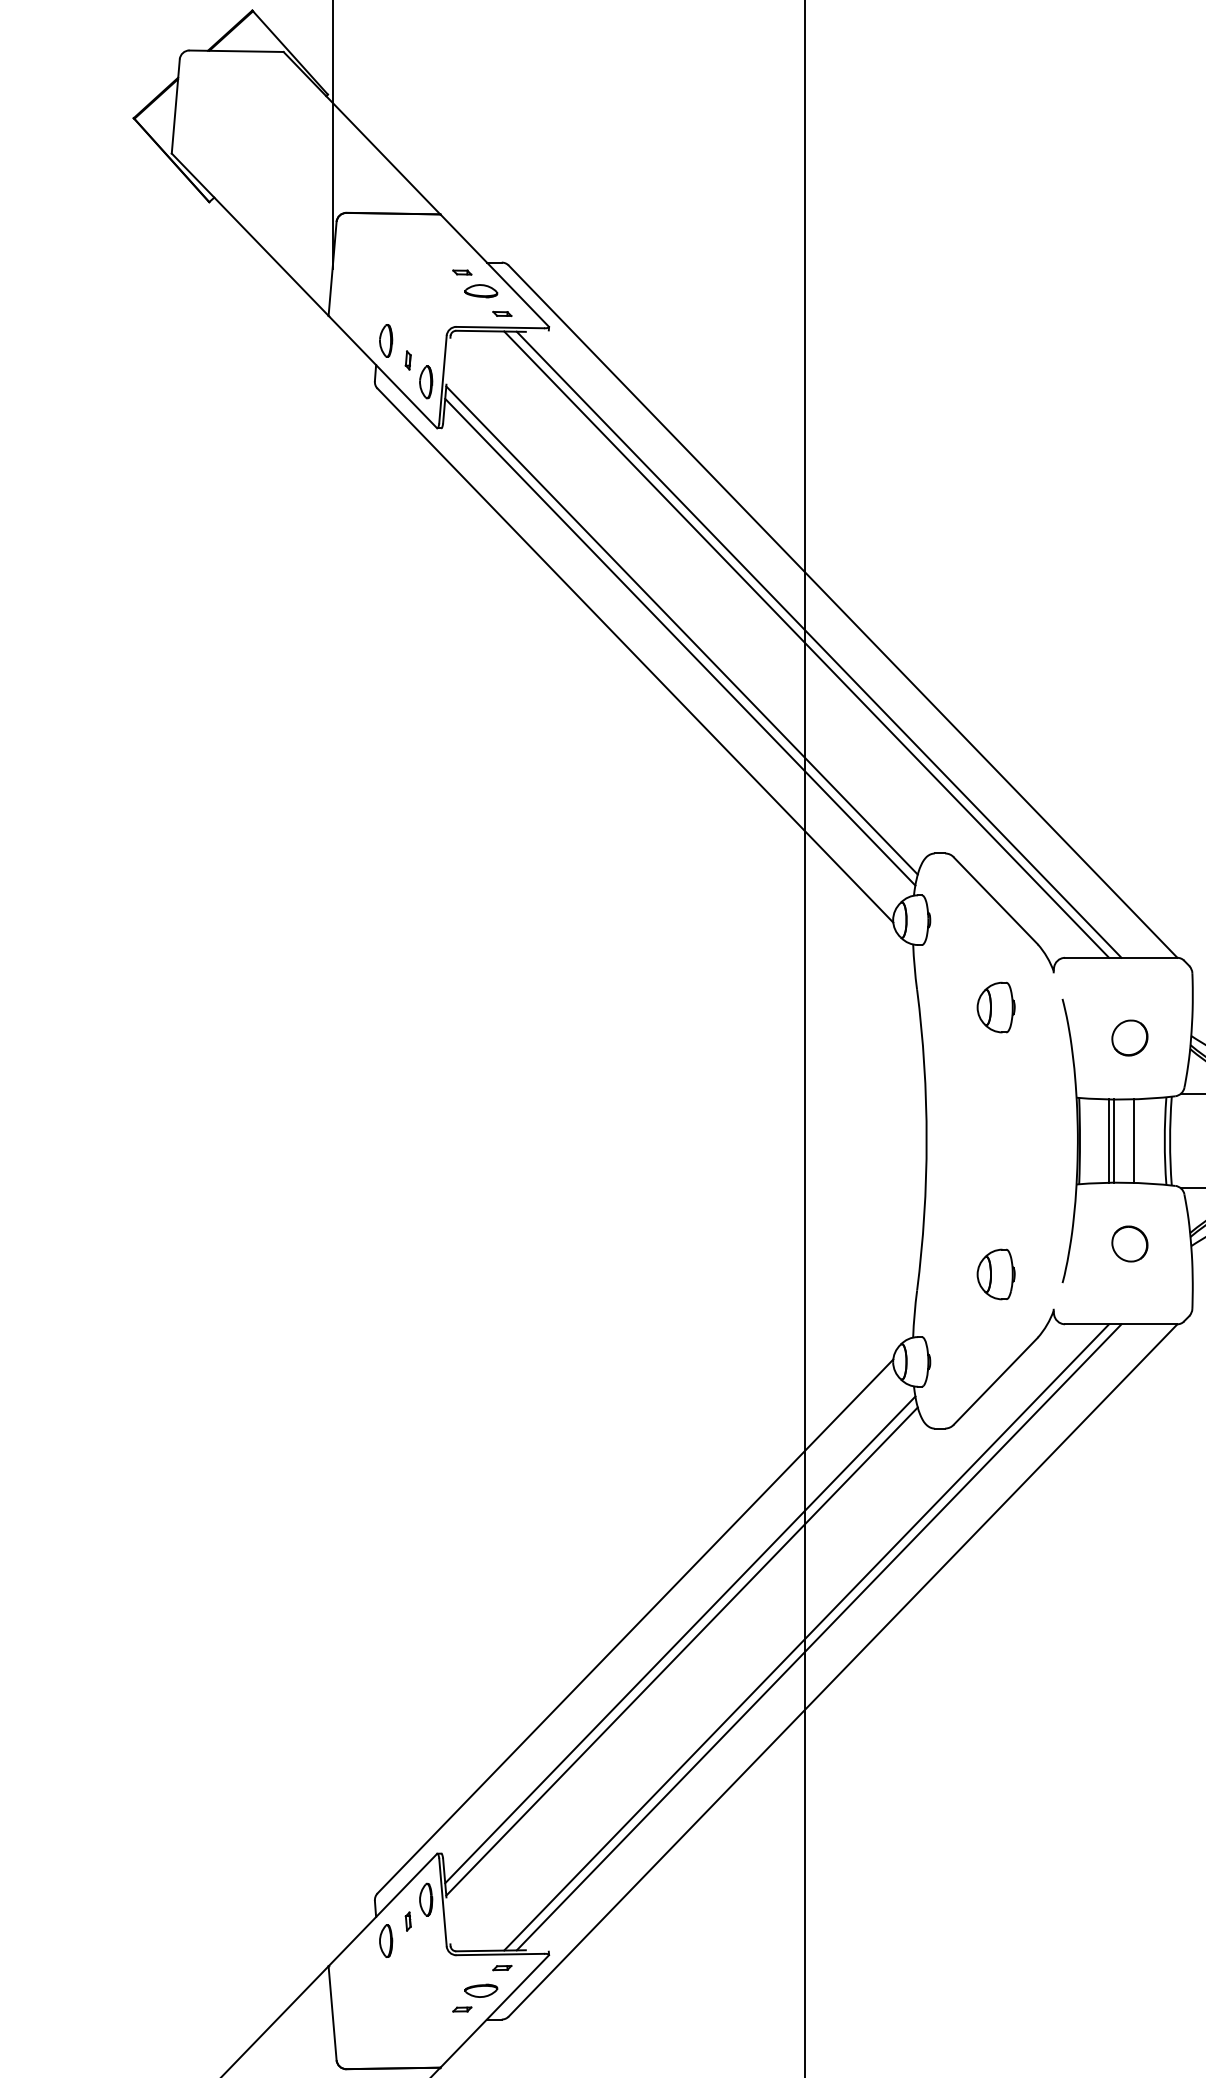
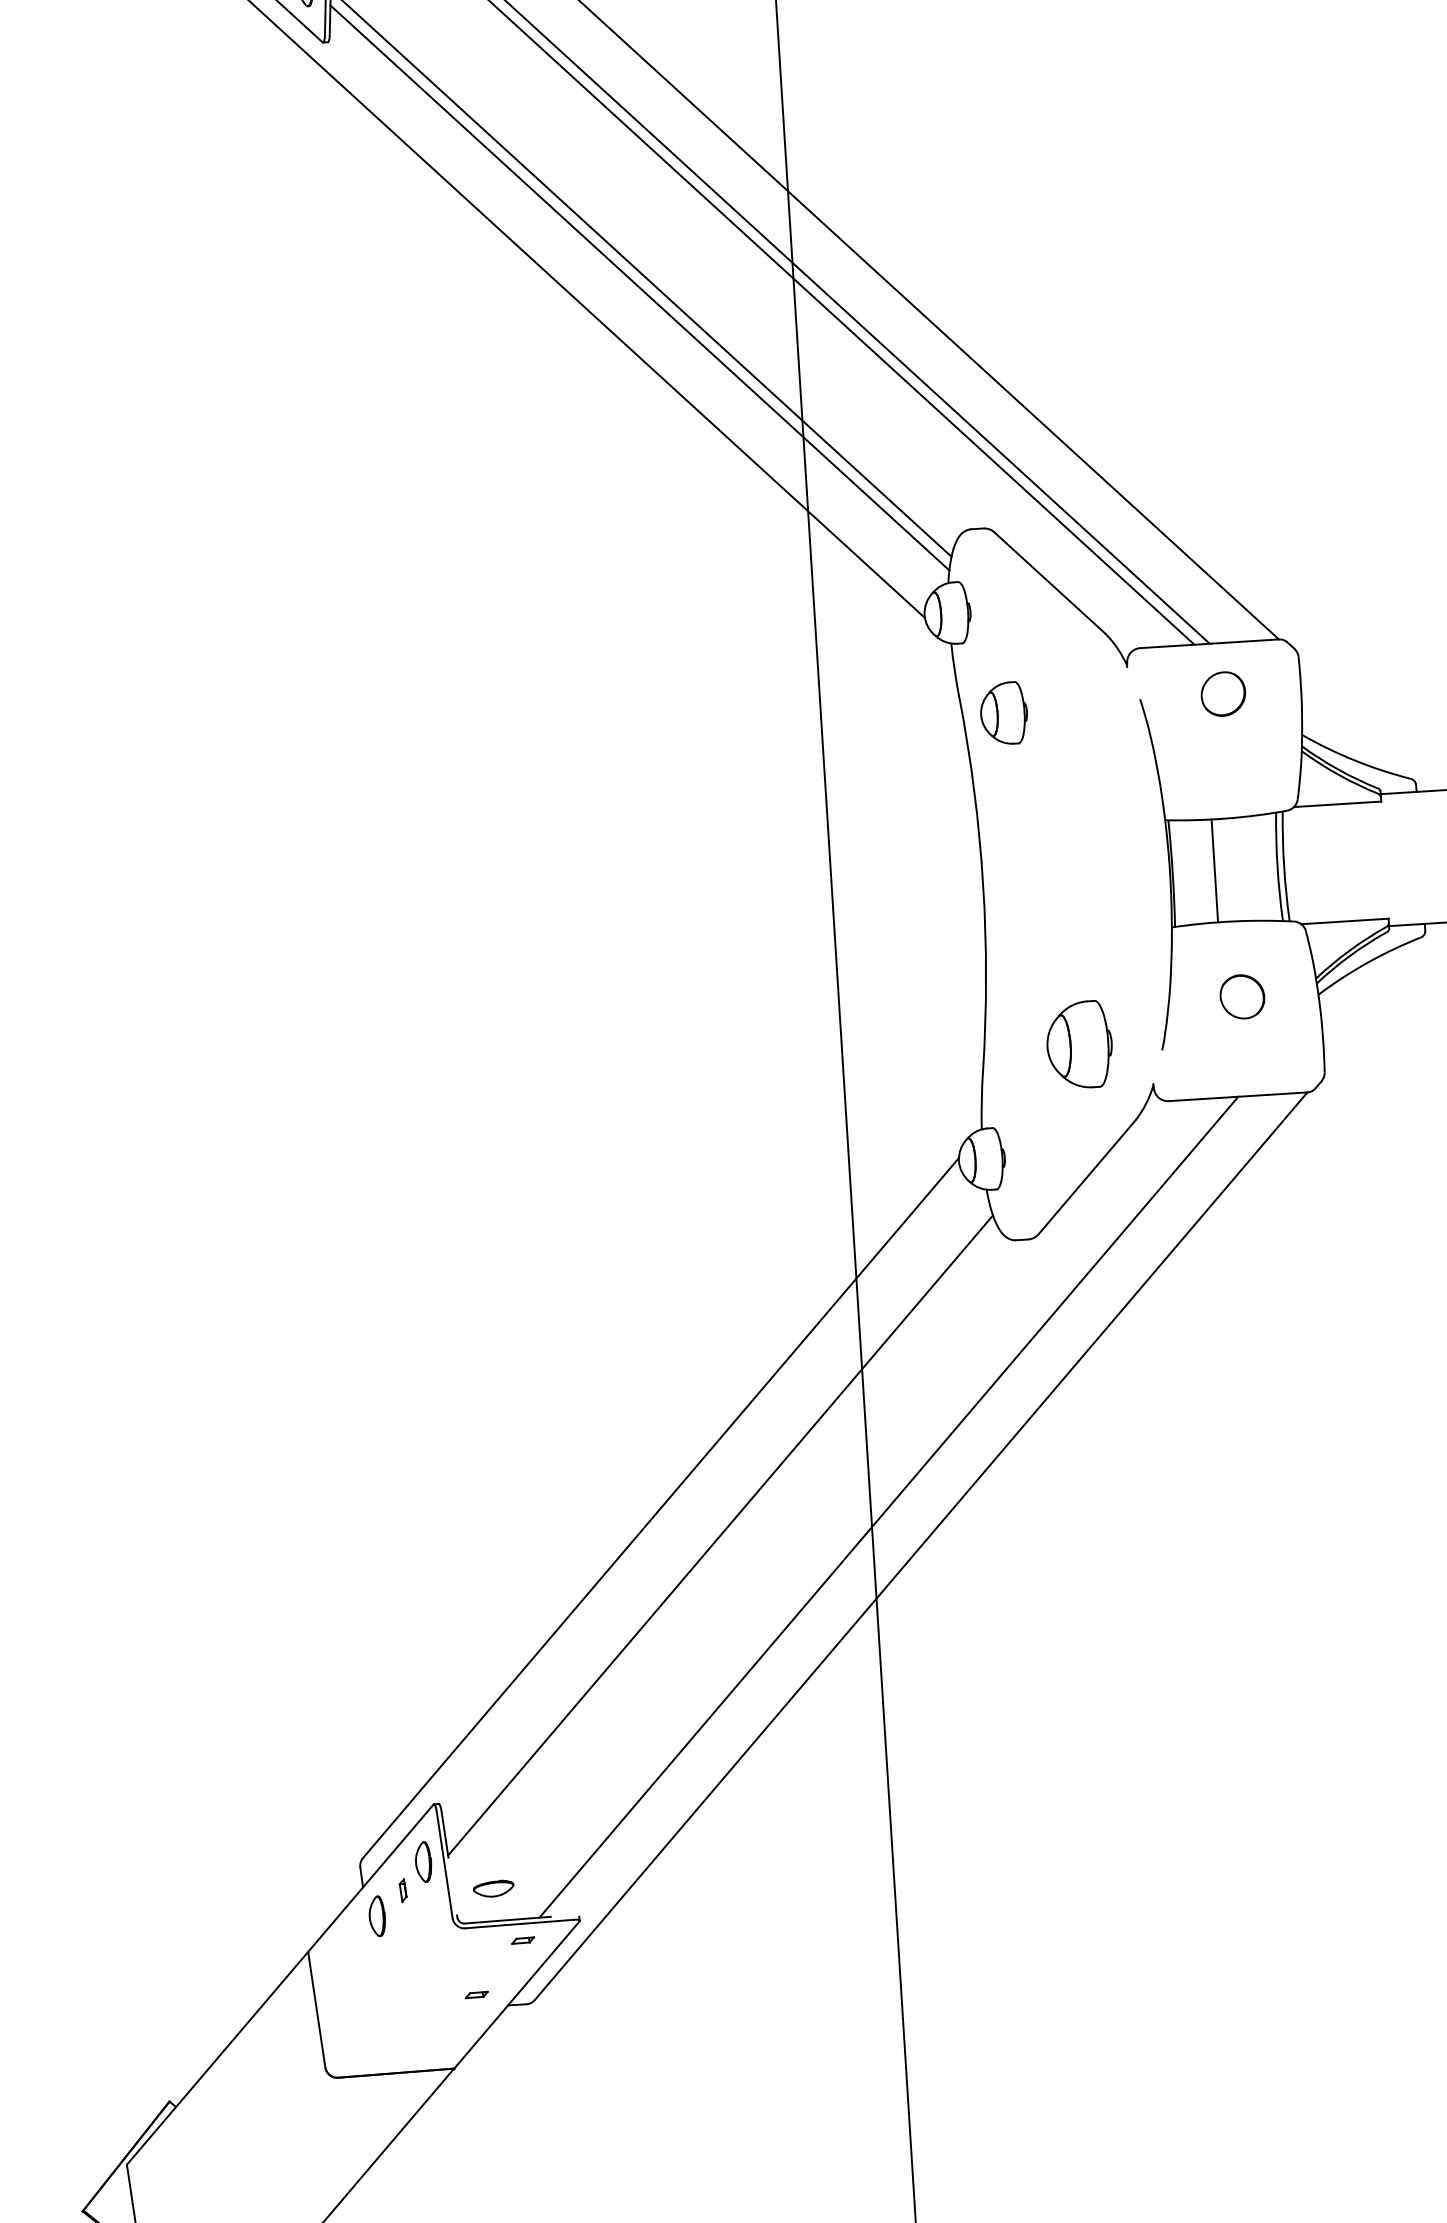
part: (995, 1007) -> (1003, 713), moved
part: (1129, 1037) -> (1222, 693), moved
line: (1108, 1140) -> (1207, 870), removed
line: (1133, 1140) -> (1238, 868), removed
part: (995, 1274) -> (1078, 1045), size x1.4
line: (806, 1637) -> (873, 1508), removed
line: (680, 1639) -> (717, 1520), removed
part: (481, 1990) -> (493, 1888), moved

